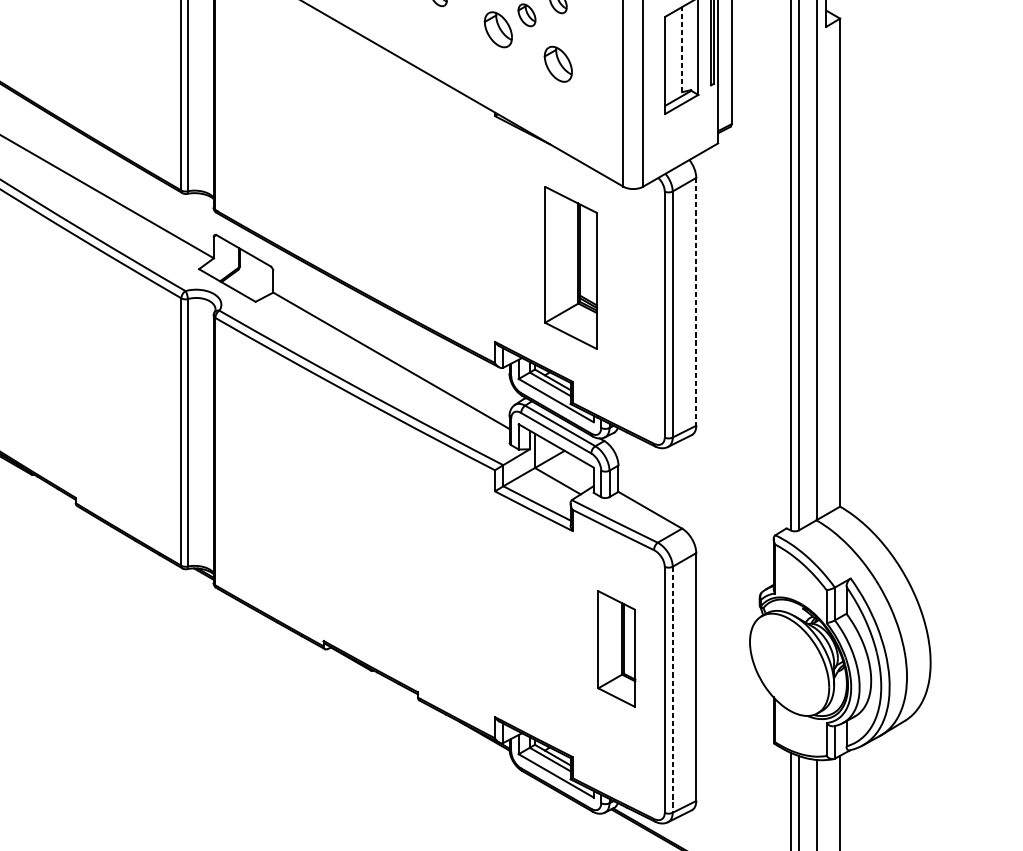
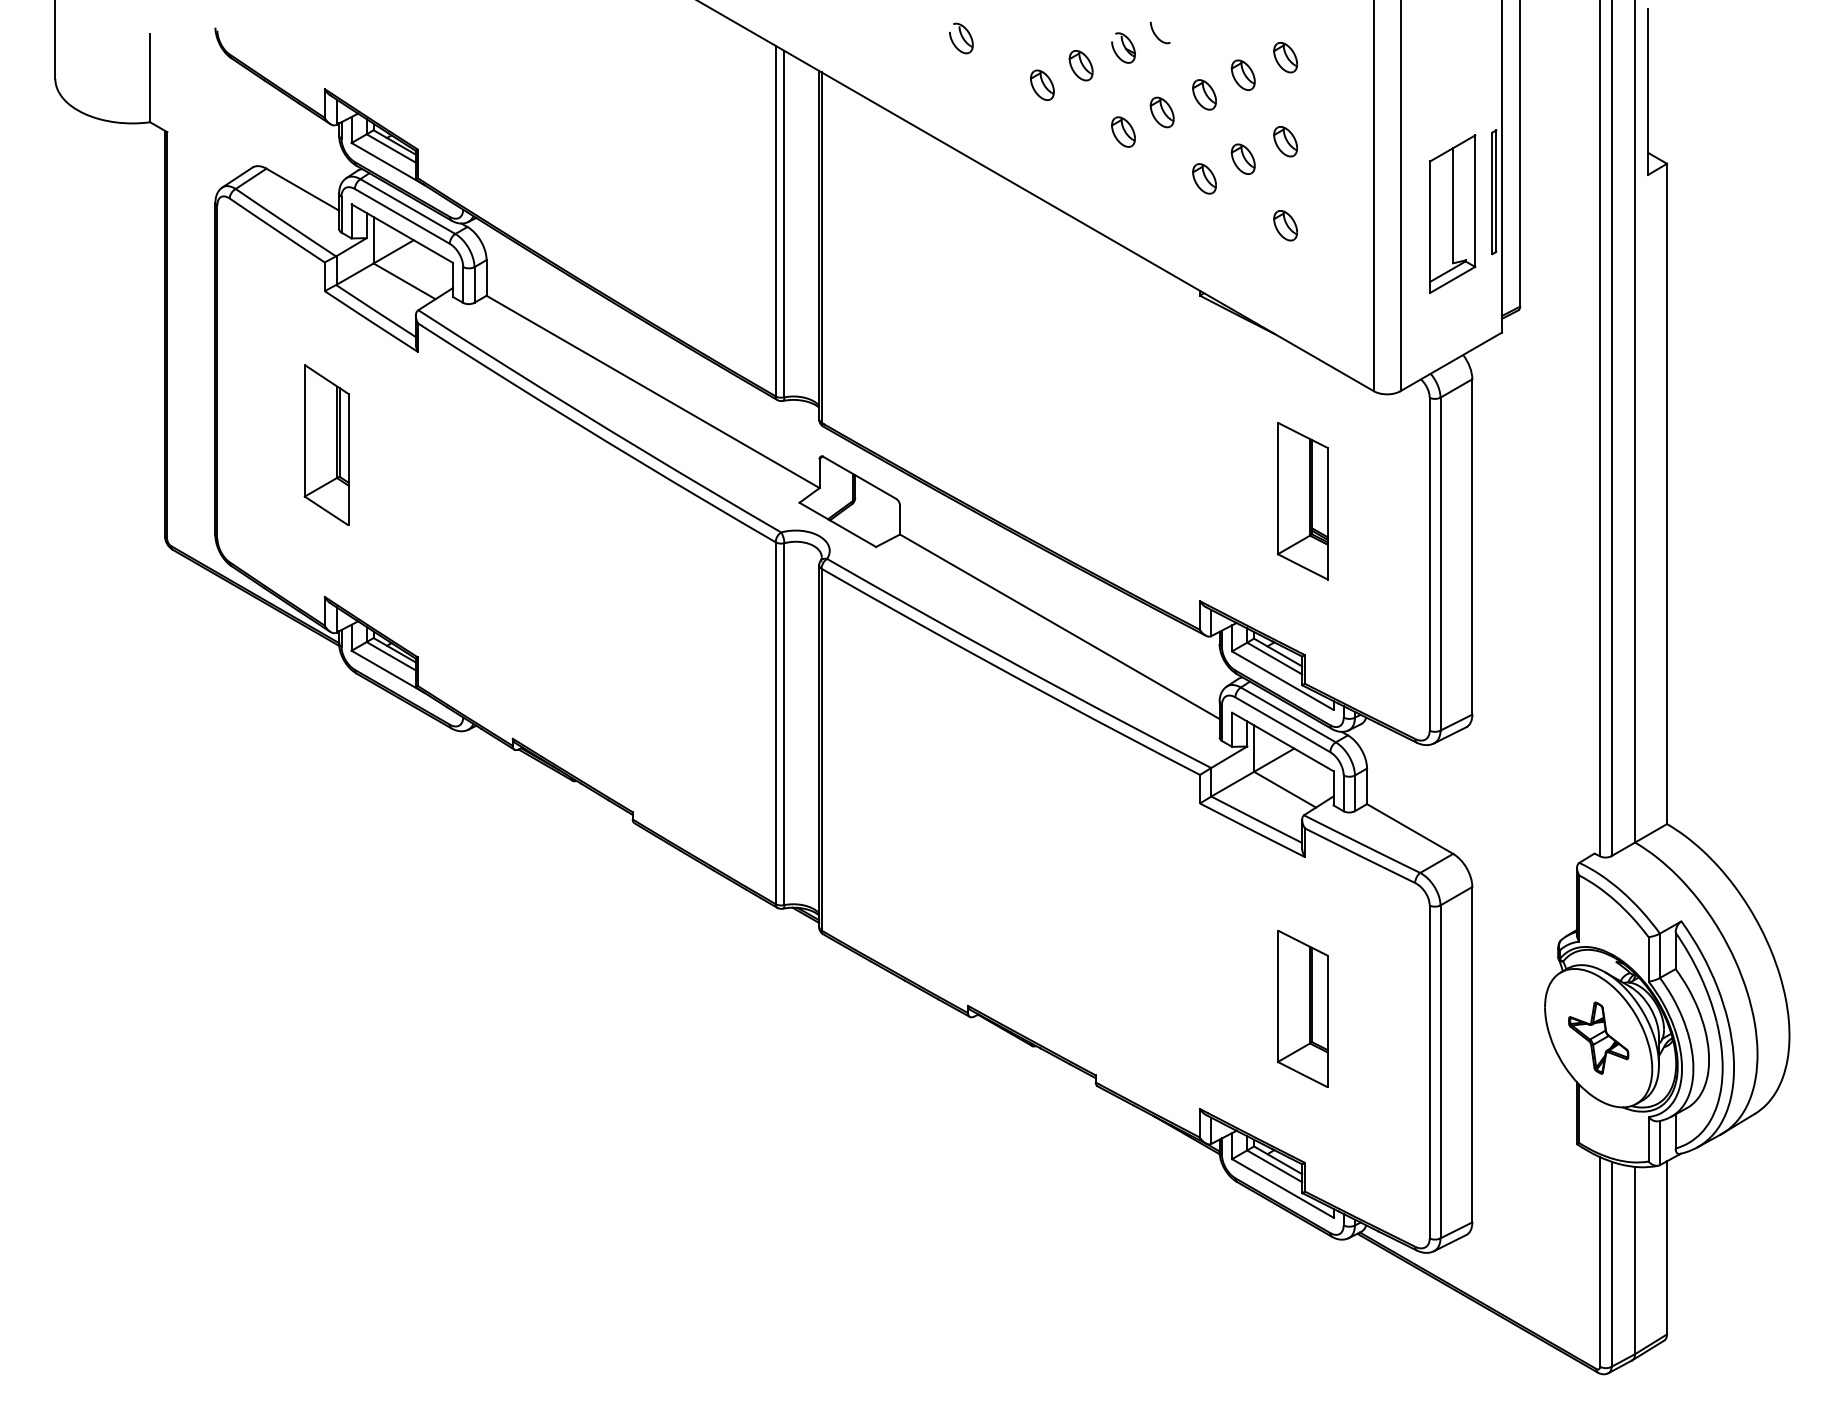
part: (498, 29) -> (1204, 178), size x0.62
line: (682, 49) -> (1453, 205), dashed -> solid
part: (558, 64) -> (1285, 225), size x0.62
part: (570, 268) -> (1302, 501), size x0.71
line: (696, 301) -> (1472, 546), dashed -> solid
part: (616, 648) -> (1302, 1008), moved
part: (789, 664) -> (1598, 1037), added
line: (672, 690) -> (1440, 1072), dashed -> solid

